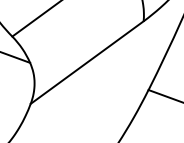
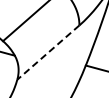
line: (85, 62) -> (47, 52), solid -> dashed

